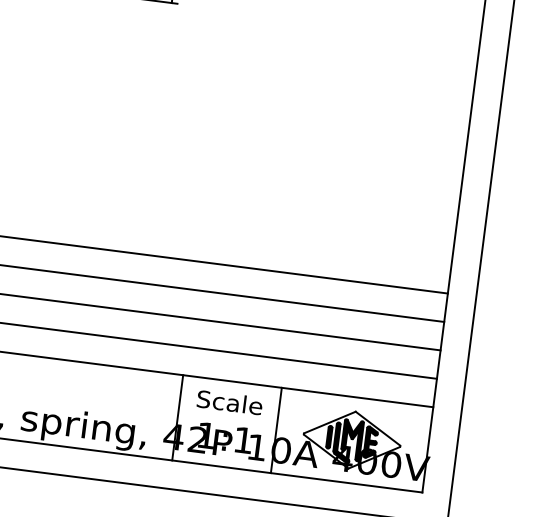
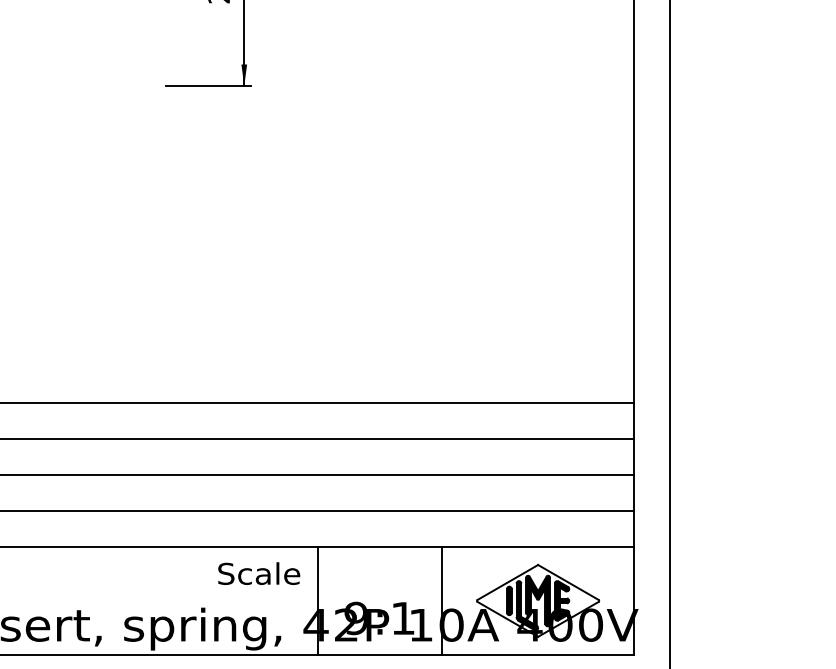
text: (230, 402) -> (259, 573), moved
text: (205, 435) -> (355, 618), 1:1 -> 9:1

